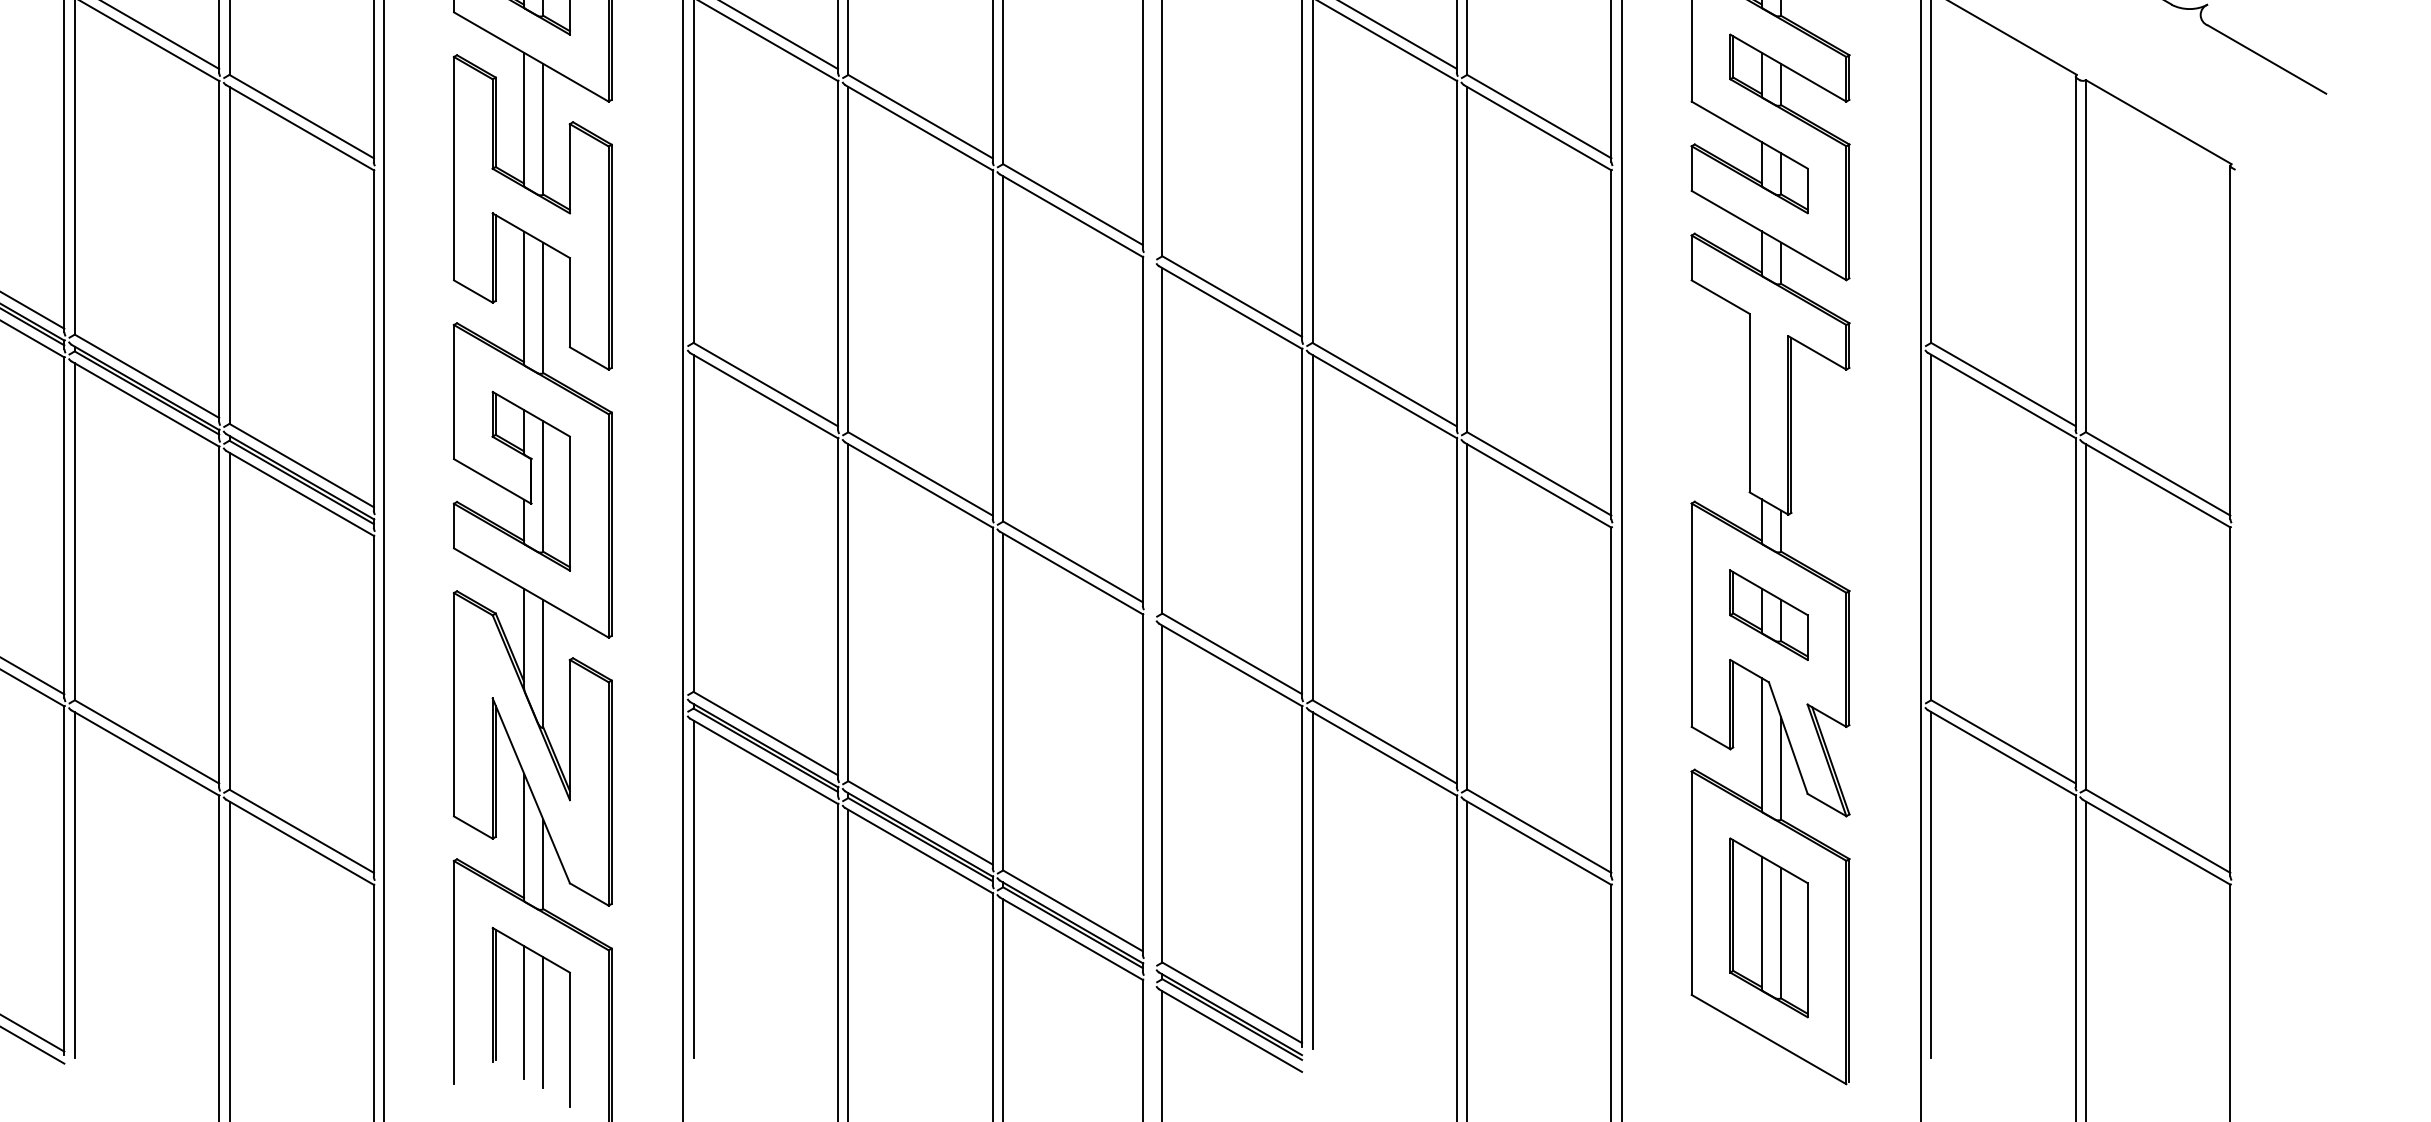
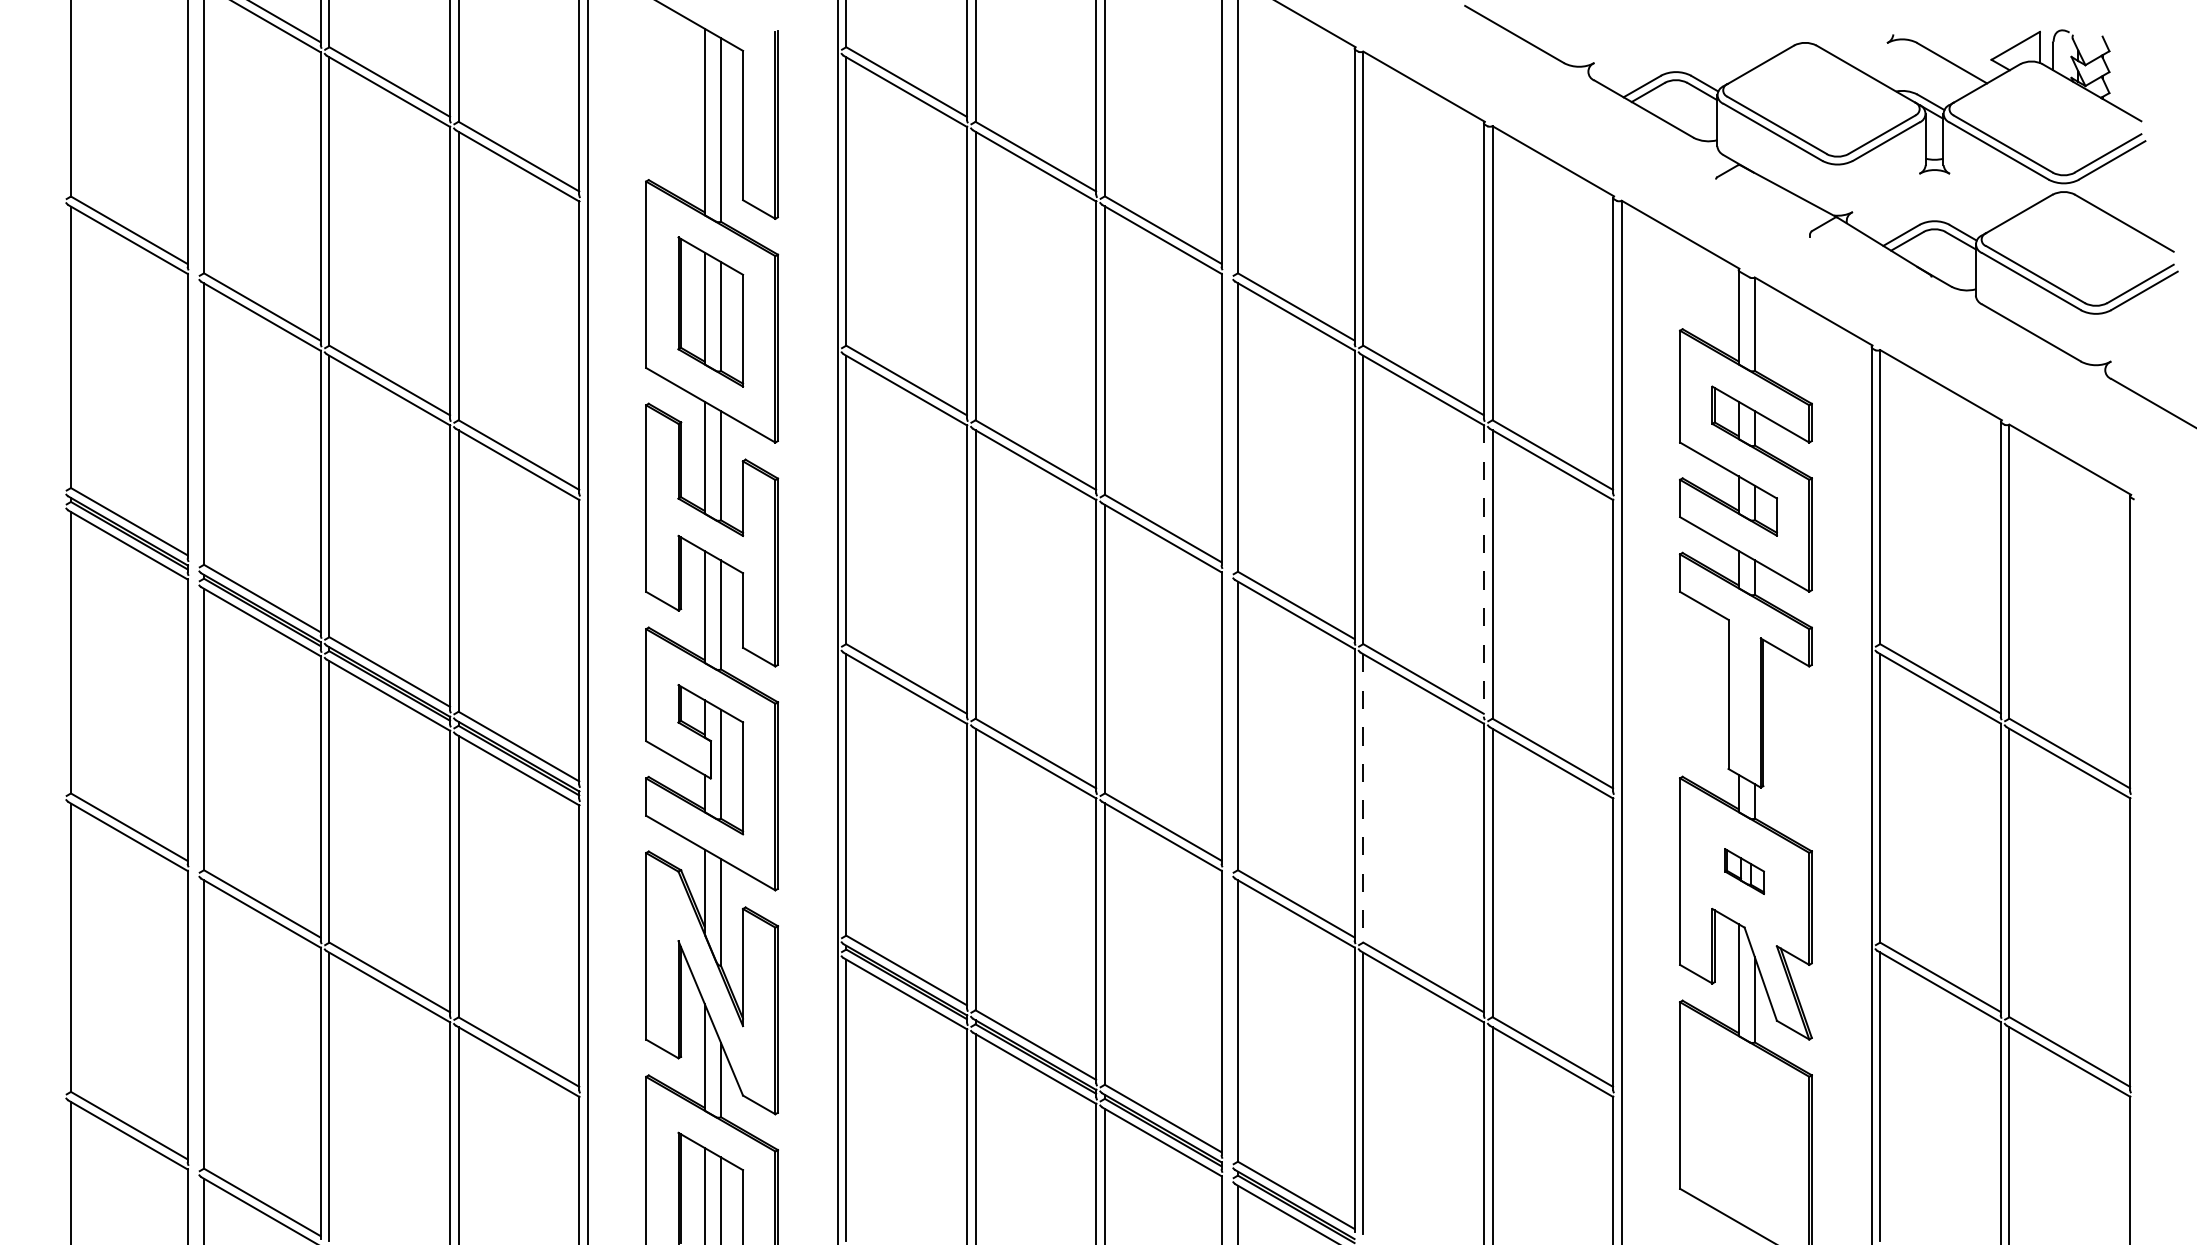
line: (1456, 254) -> (1483, 570), solid -> dashed
line: (1312, 527) -> (1363, 798), solid -> dashed
part: (1768, 615) -> (1744, 871), size x0.6
part: (1768, 927) -> (1744, 1132), removed

